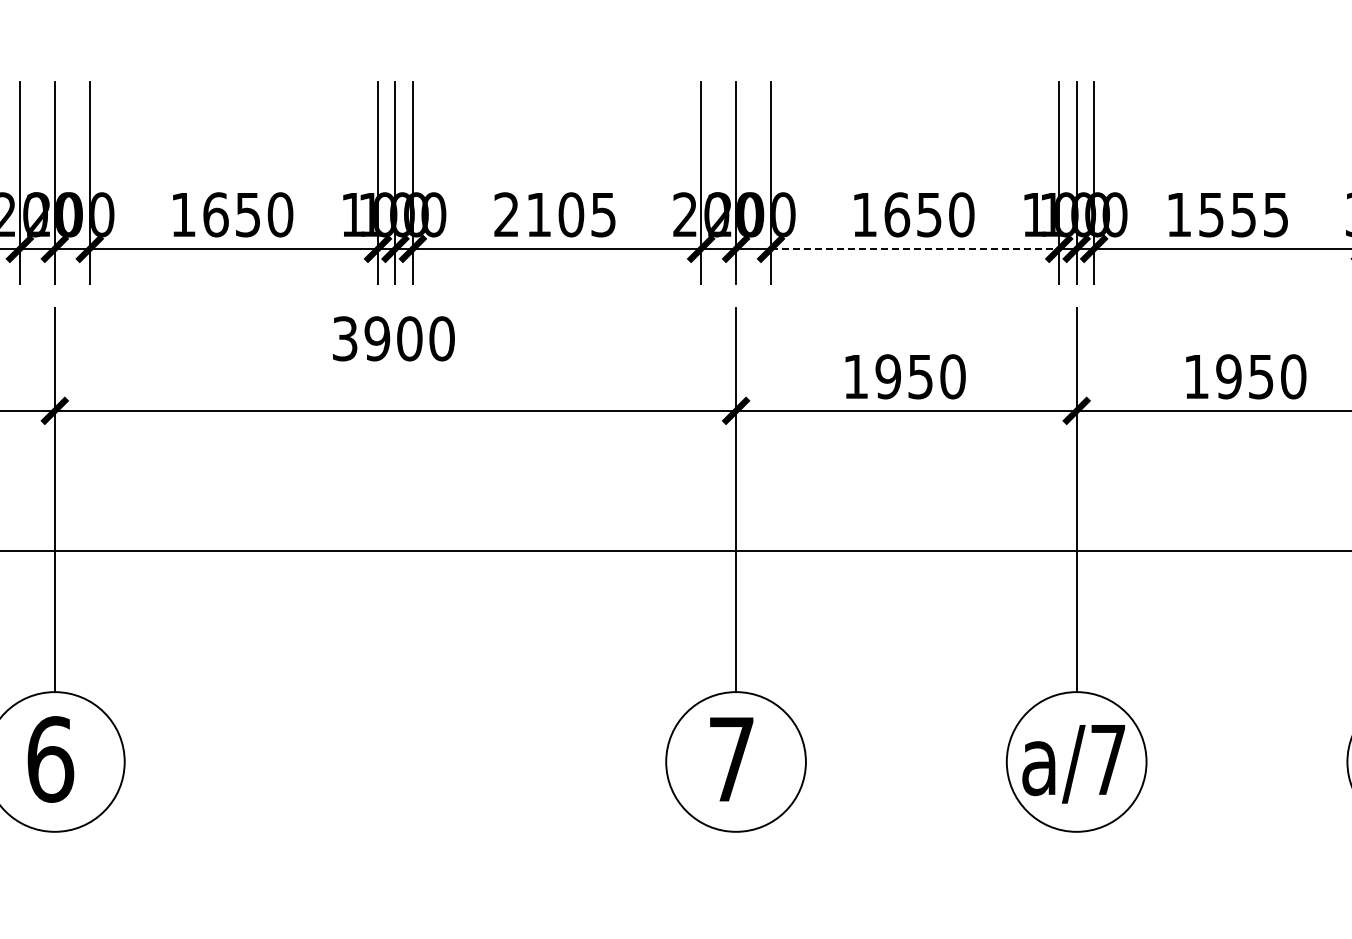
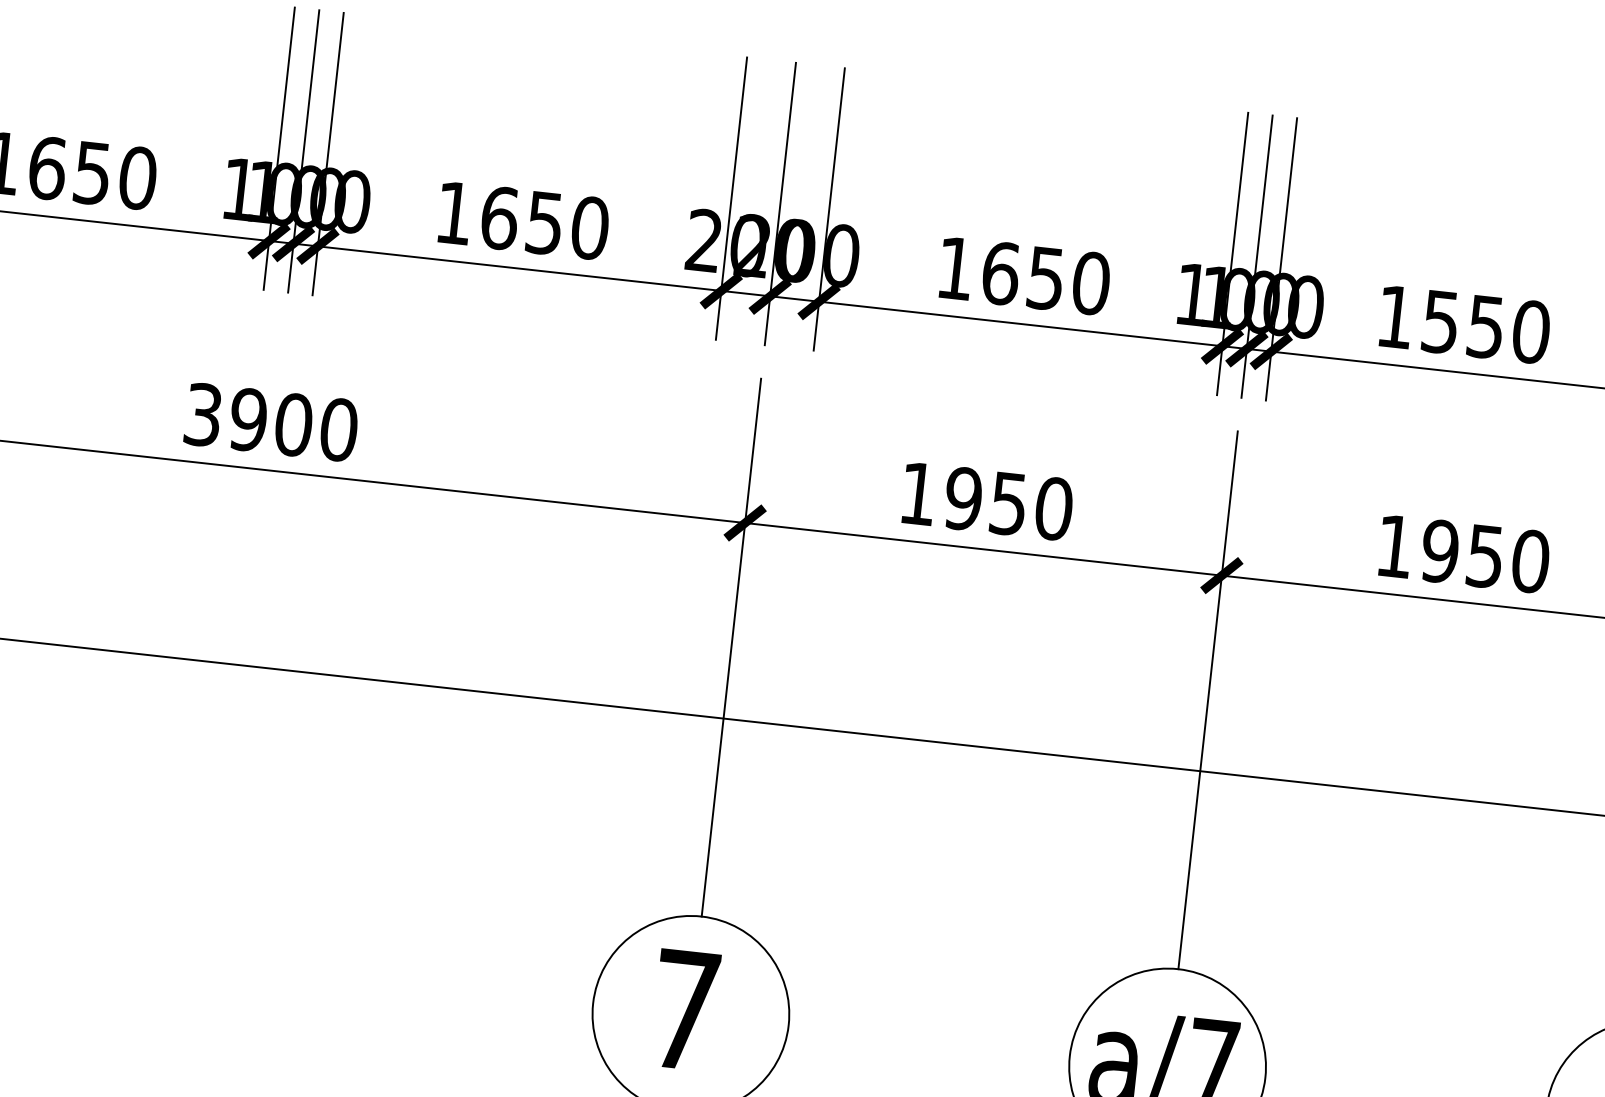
text: (555, 214) -> (522, 220), 2105 -> 1650
text: (1275, 214) -> (1530, 331), 1555 -> 1550
line: (915, 248) -> (1021, 323), dashed -> solid
text: (393, 338) -> (271, 421), moved

